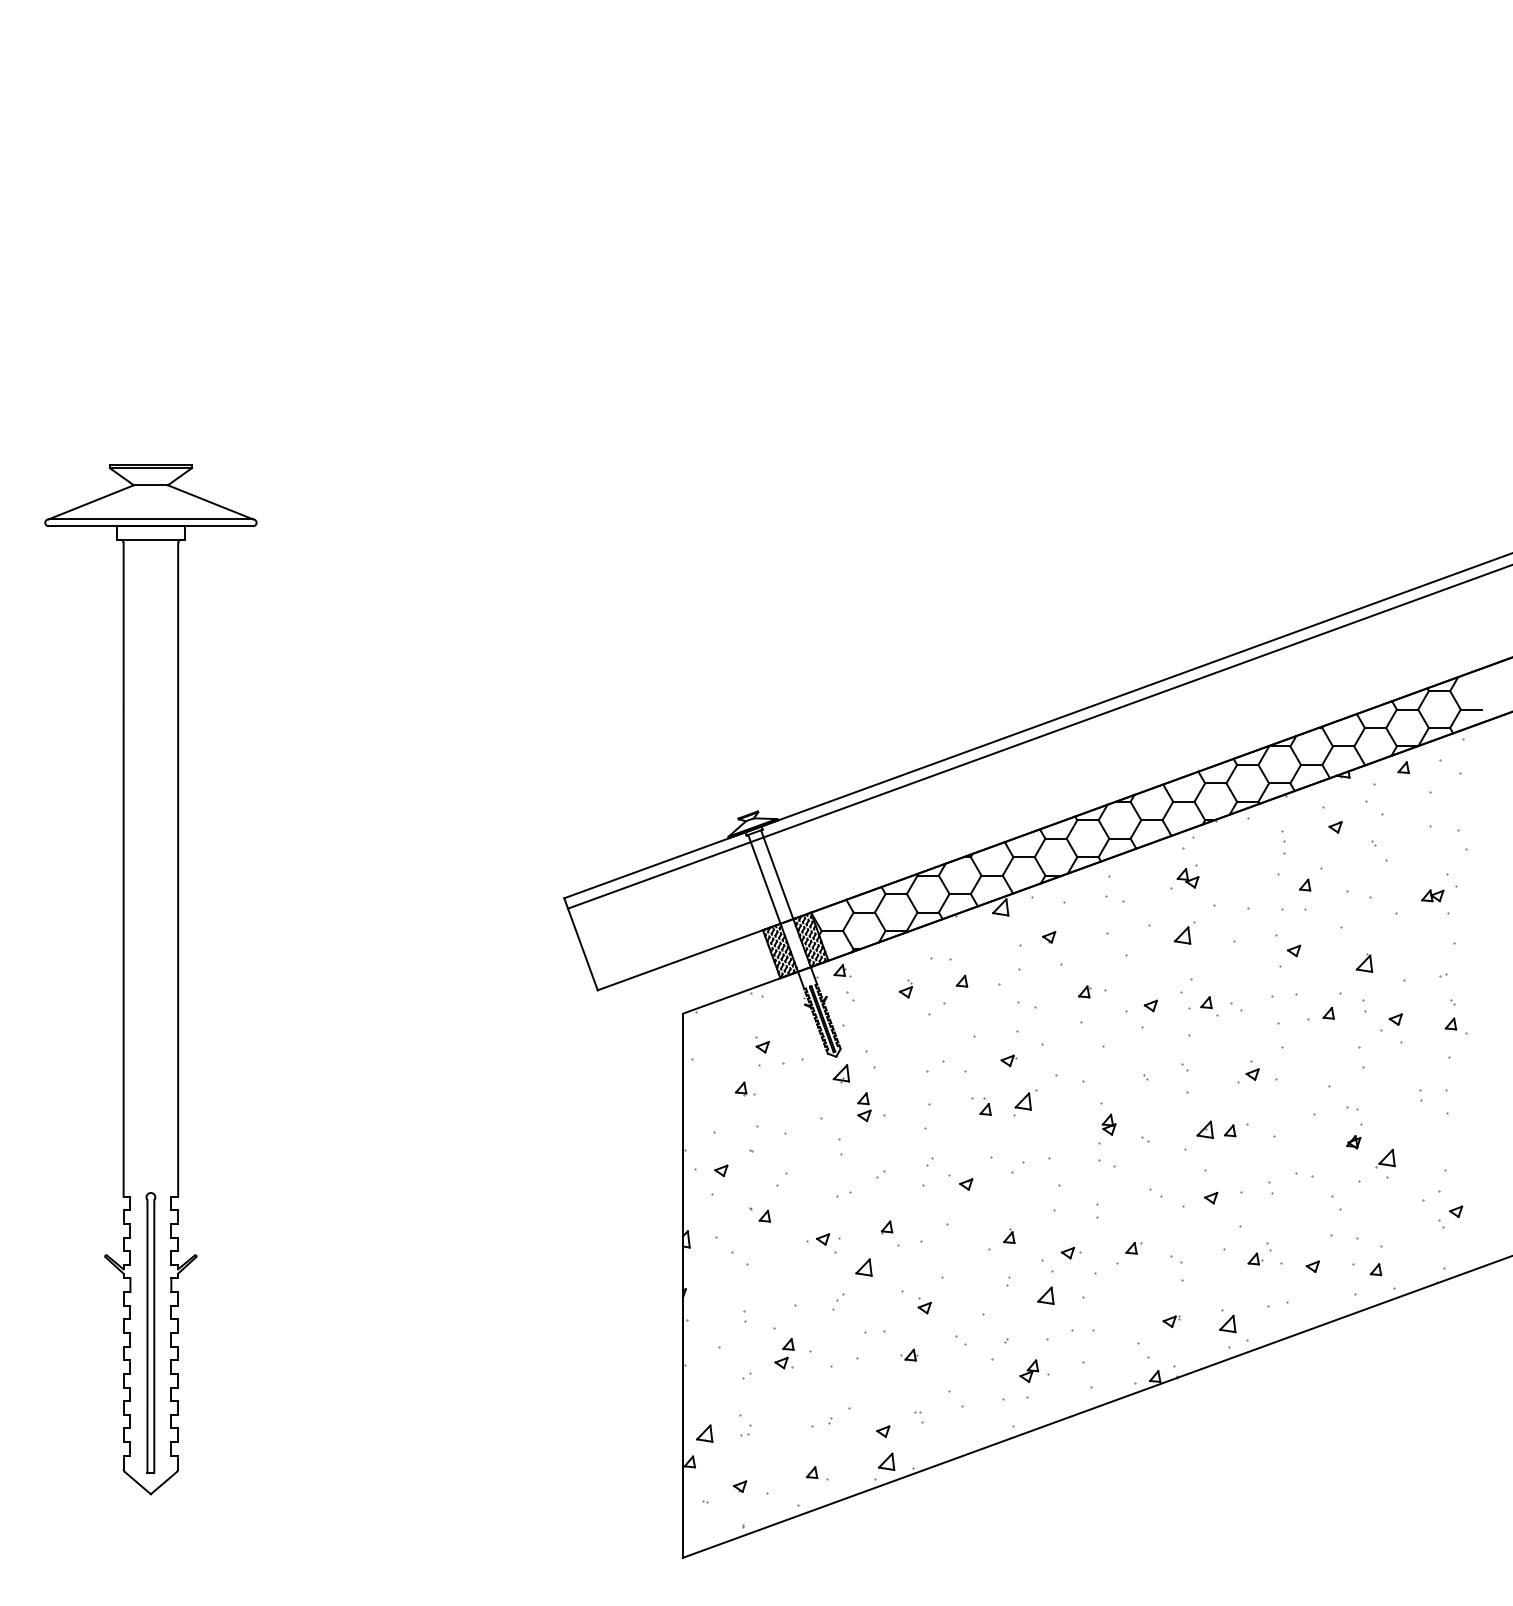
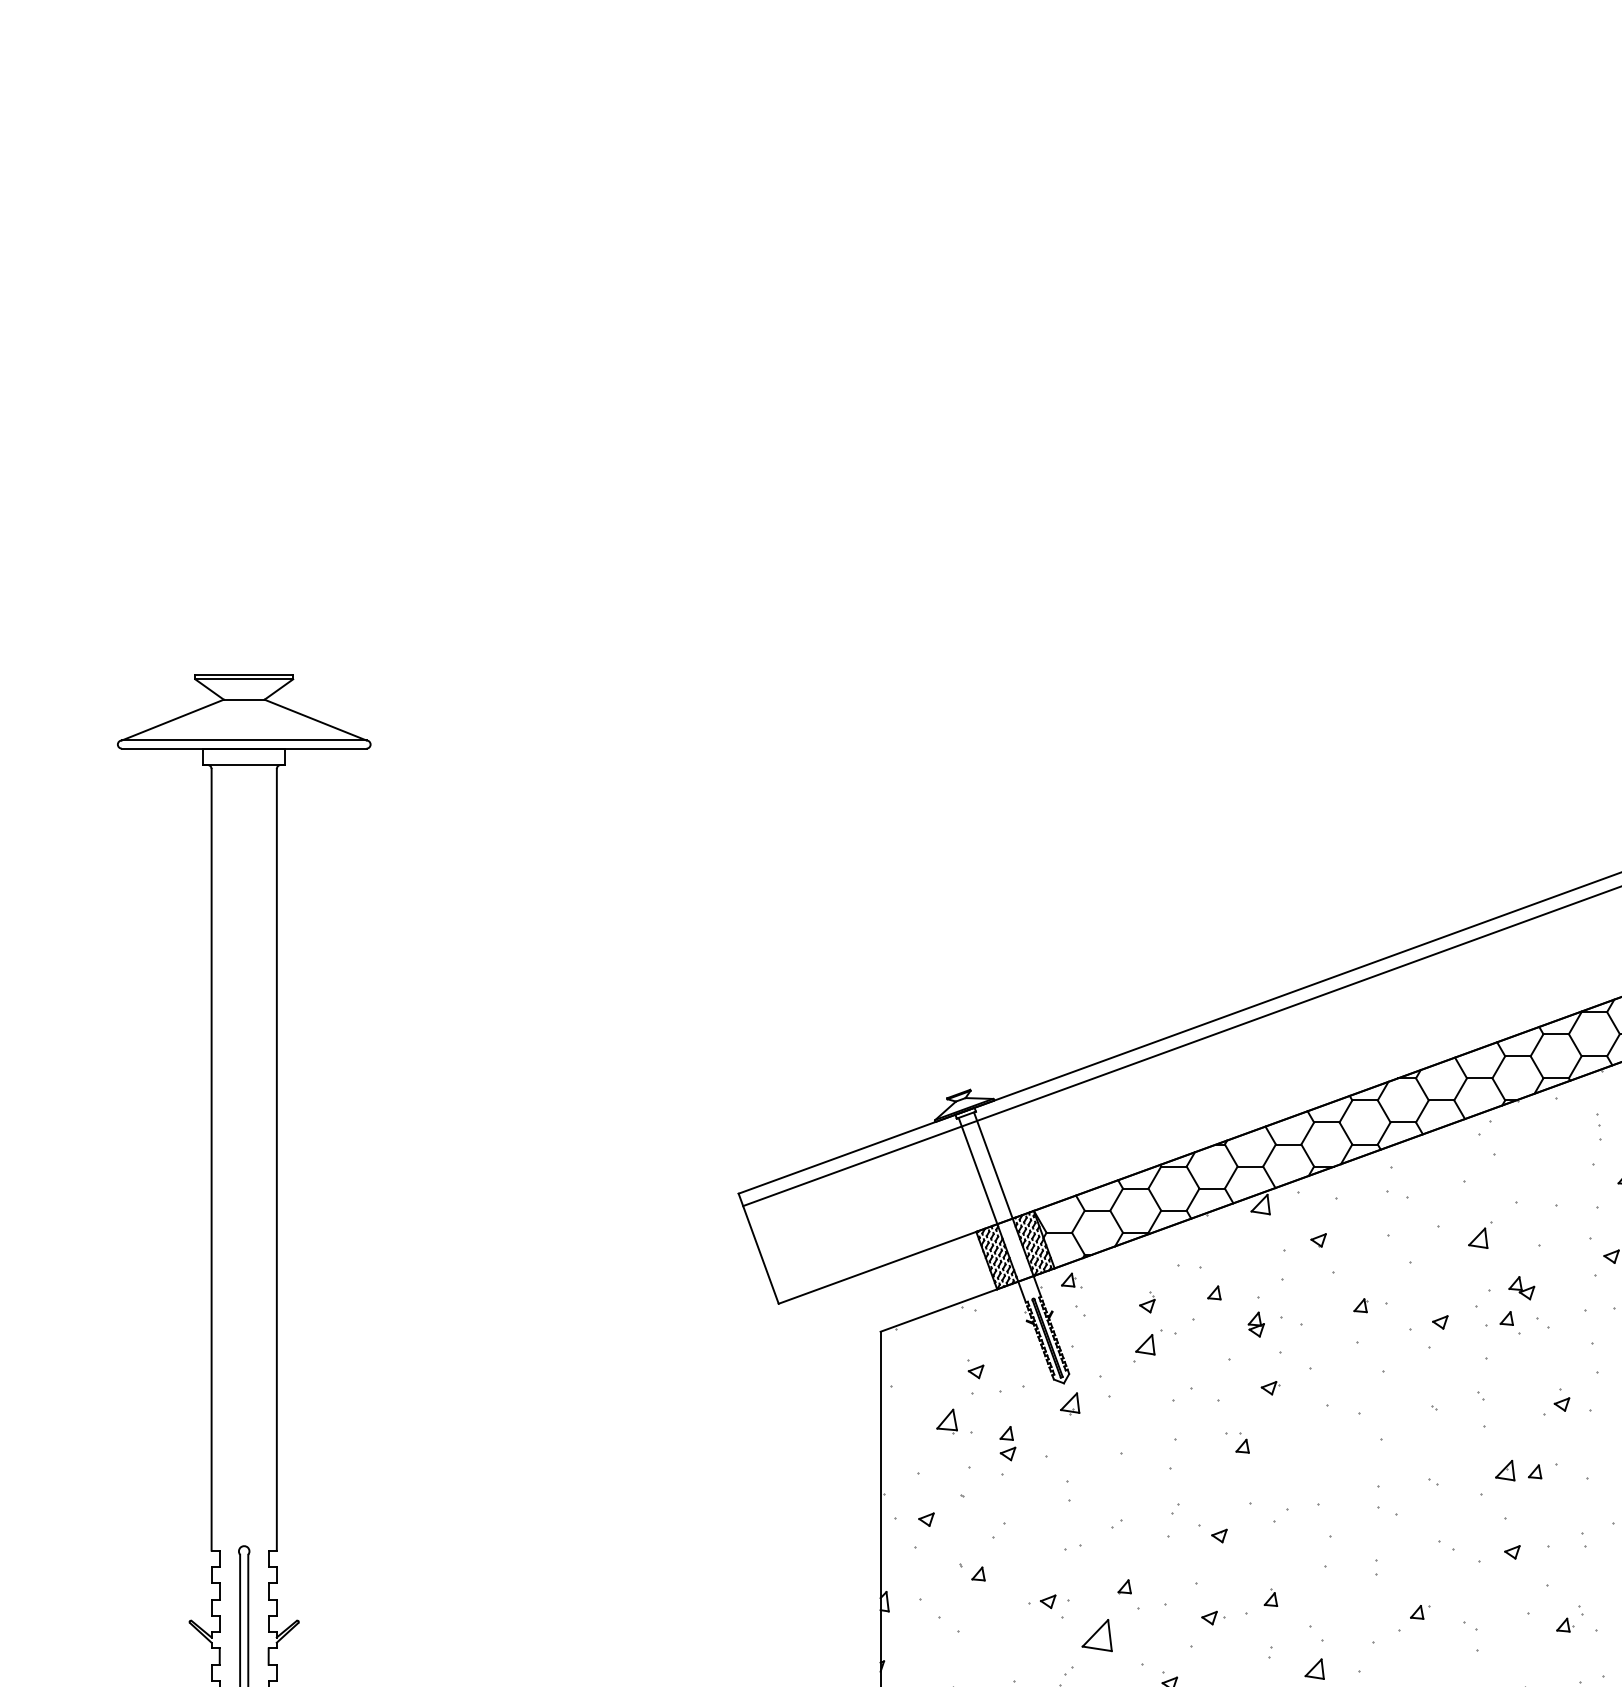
part: (1187, 878) -> (1521, 1288), moved
part: (745, 1088) -> (955, 1421), size x1.6
part: (1025, 1102) -> (1147, 1345), moved
part: (864, 1107) -> (1008, 1443), moved
part: (1108, 1124) -> (1255, 1324), moved
part: (1070, 1253) -> (1212, 1618), moved
part: (863, 1267) -> (1096, 1635), size x1.6

